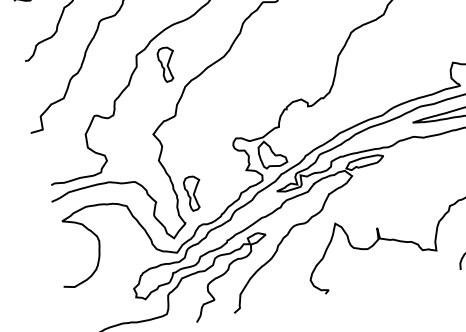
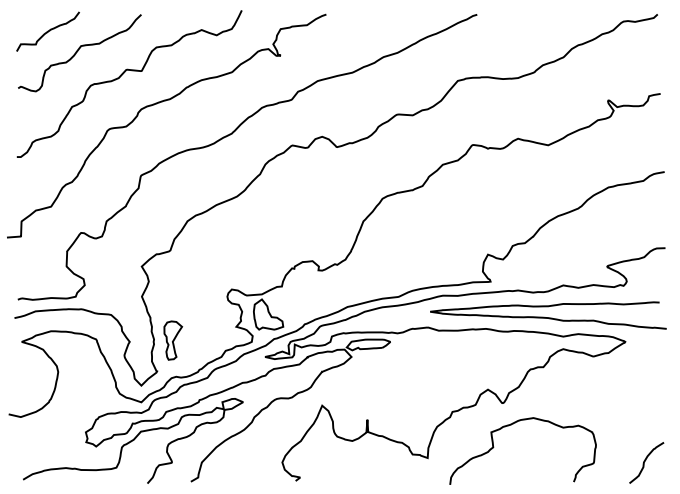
part: (167, 64) -> (173, 192), removed

